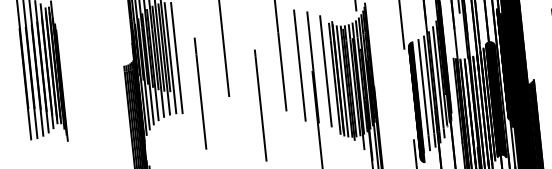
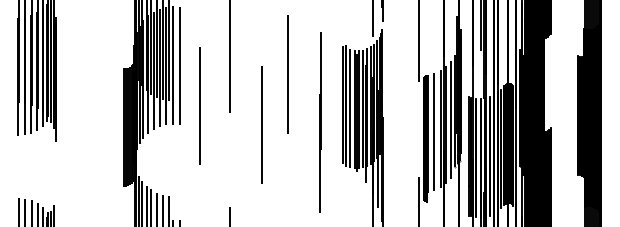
line: (299, 65) -> (307, 87), removed
line: (326, 71) -> (334, 96), removed

